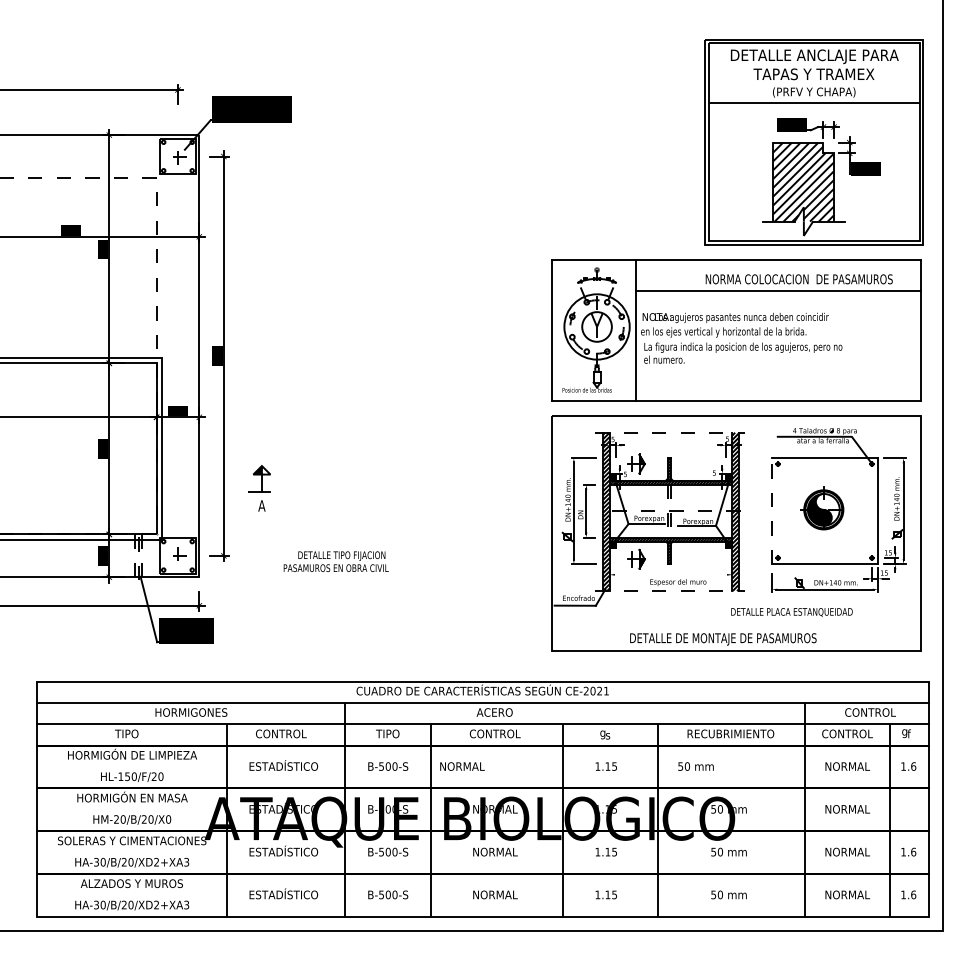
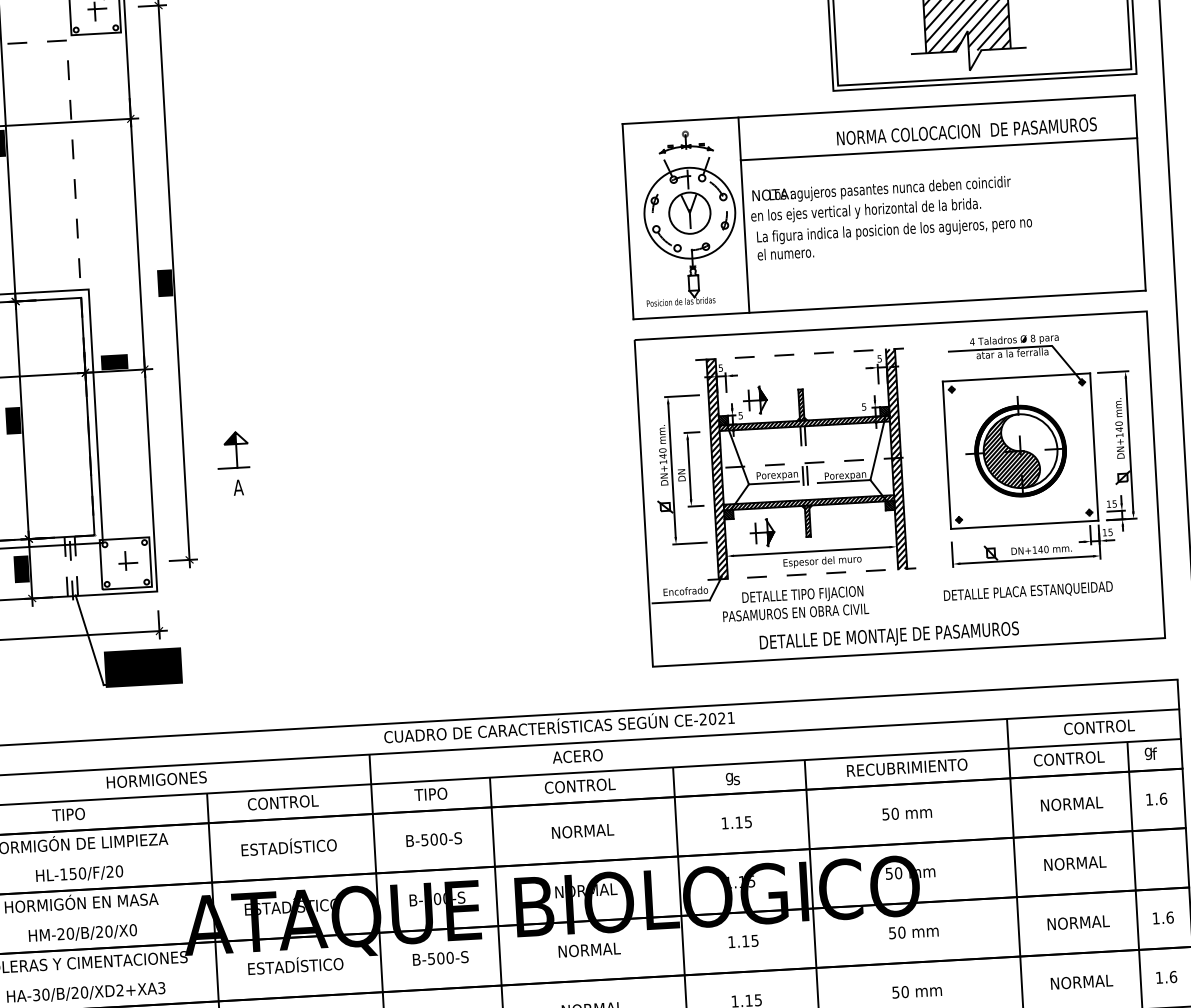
part: (821, 507) -> (1015, 446), size x1.67
line: (771, 510) -> (946, 454), dashed -> solid
text: (335, 561) -> (794, 603), moved
line: (670, 574) -> (811, 551), added
text: (791, 612) -> (1027, 591), moved
text: (462, 766) -> (583, 831), moved
text: (695, 766) -> (906, 813), moved

